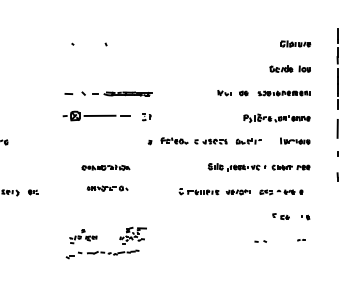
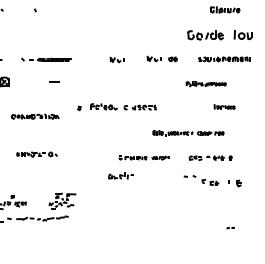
part: (289, 68) -> (218, 34), size x1.6
part: (116, 93) -> (45, 59), size x0.7
part: (283, 93) -> (223, 59), moved
part: (187, 94) -> (116, 60), added
line: (99, 115) -> (28, 81), removed
part: (146, 117) -> (75, 83), removed
part: (276, 117) -> (205, 83), size x0.6
part: (295, 140) -> (224, 106), size x0.7
part: (248, 141) -> (120, 176), moved
part: (105, 167) -> (34, 116), moved
part: (258, 167) -> (187, 133), size x0.7
part: (214, 191) -> (143, 157), size x0.7
part: (305, 217) -> (234, 183), size x1.6
part: (301, 240) -> (230, 228), moved
part: (260, 241) -> (189, 176), moved

